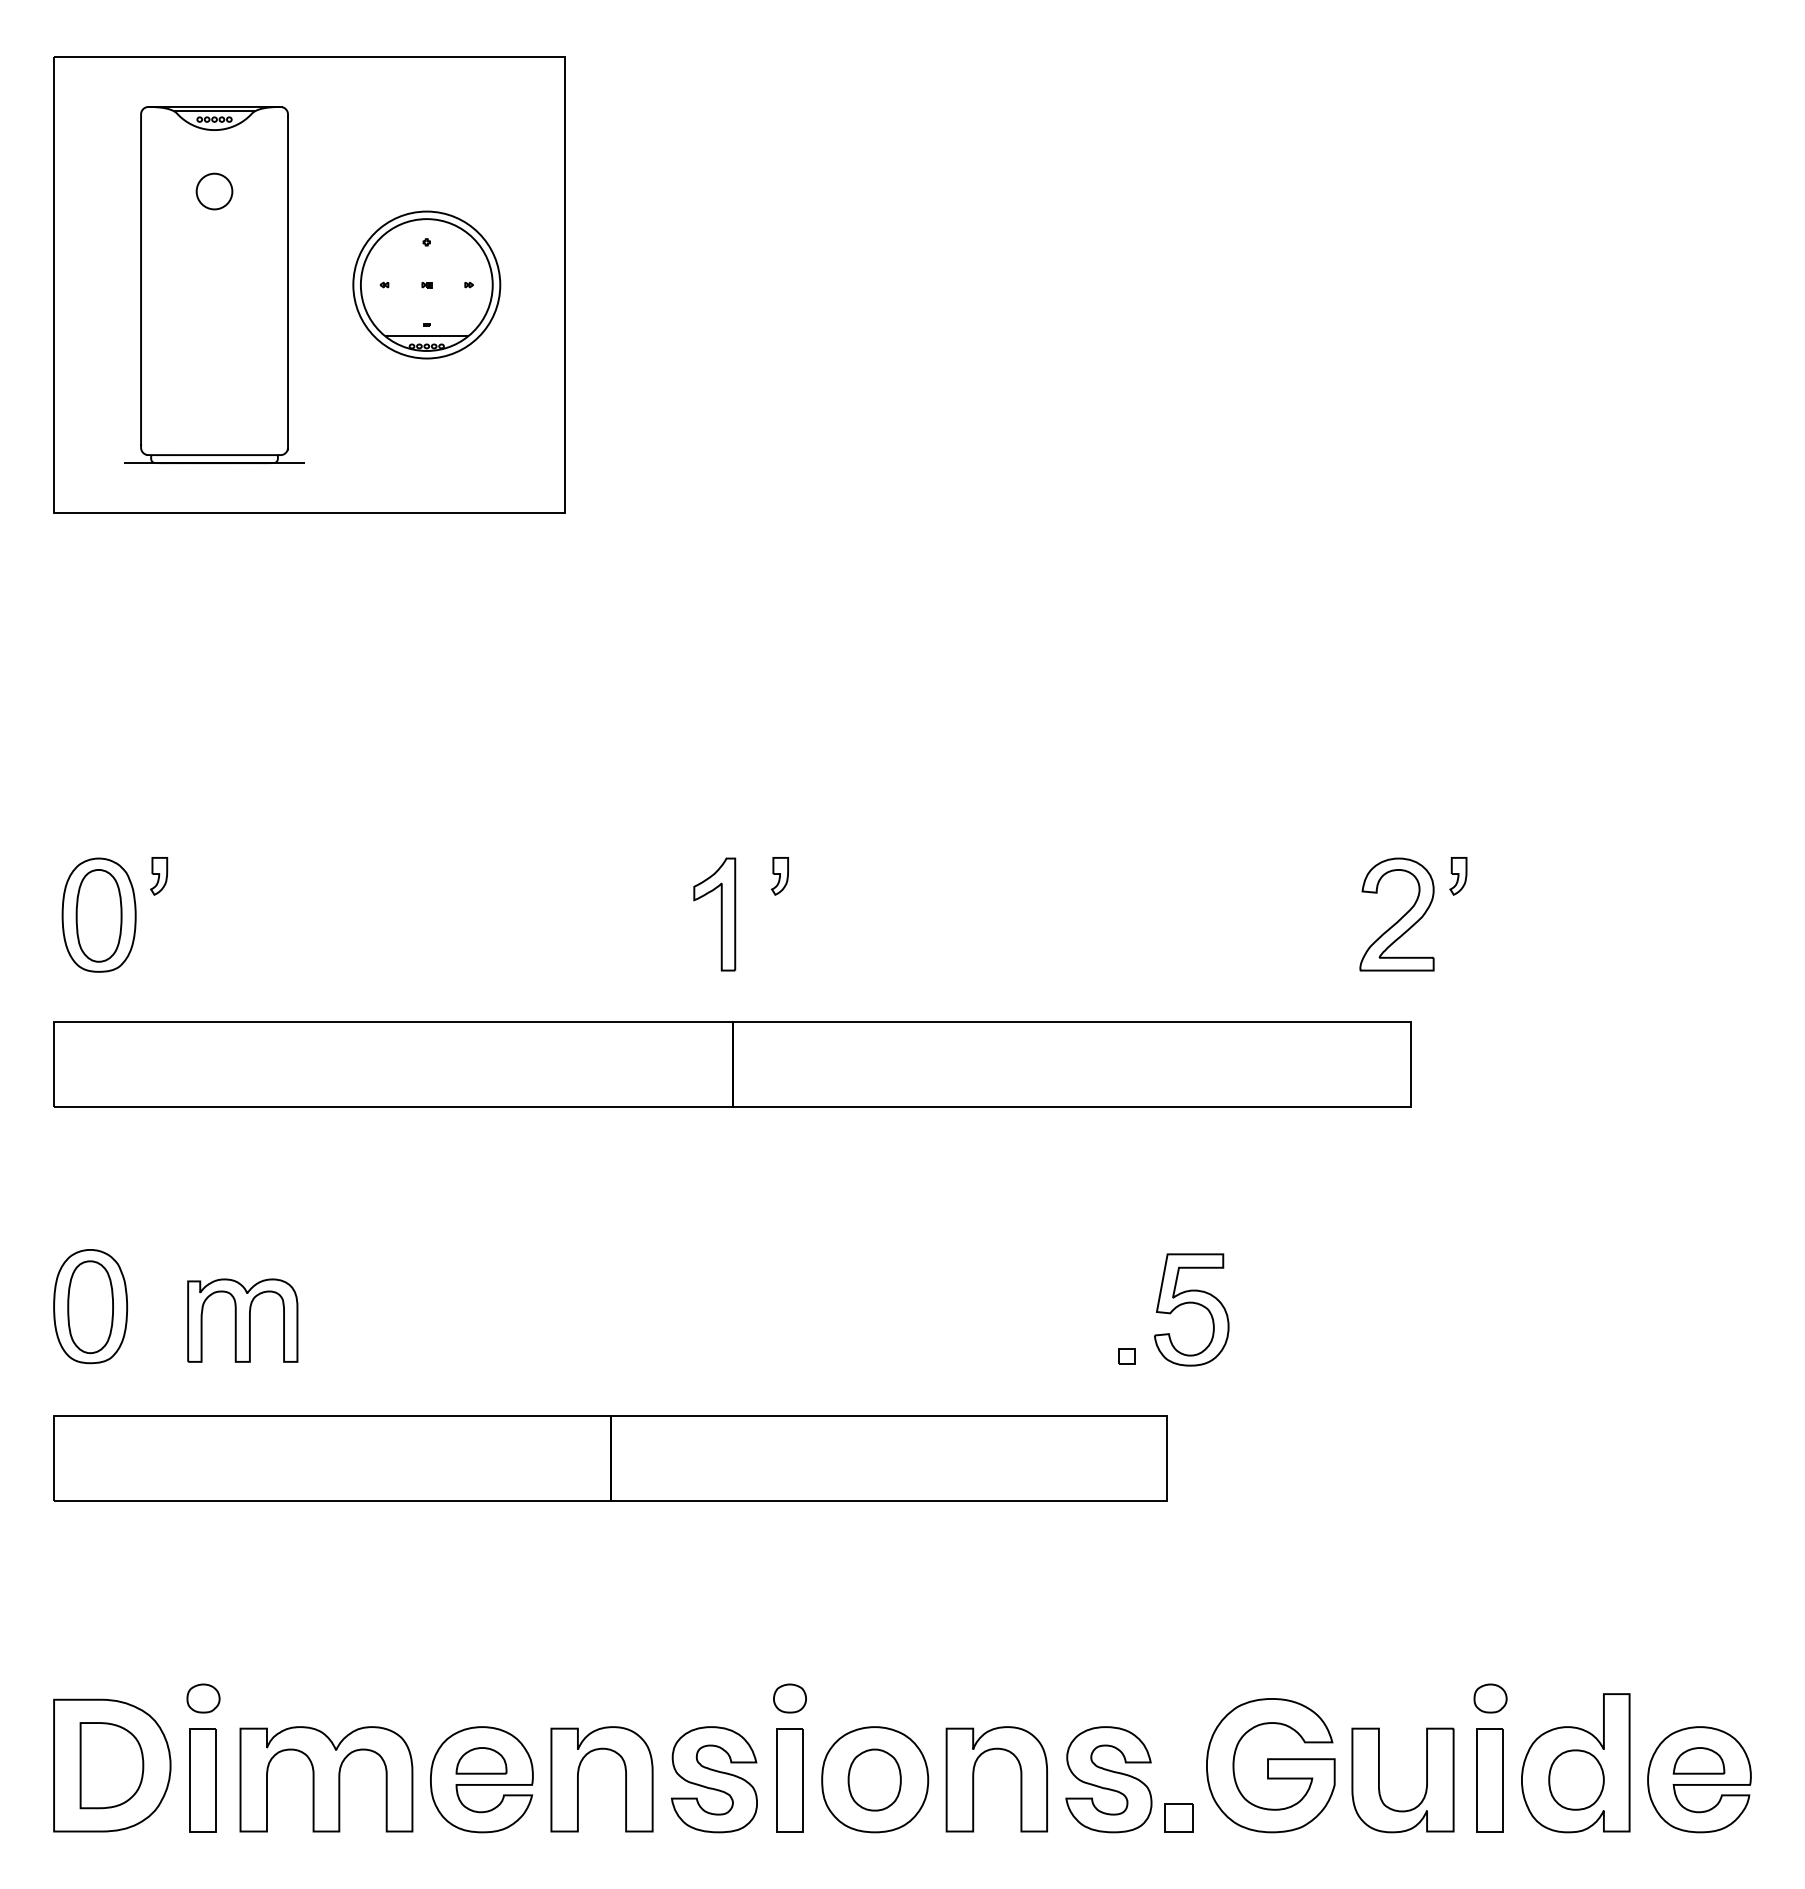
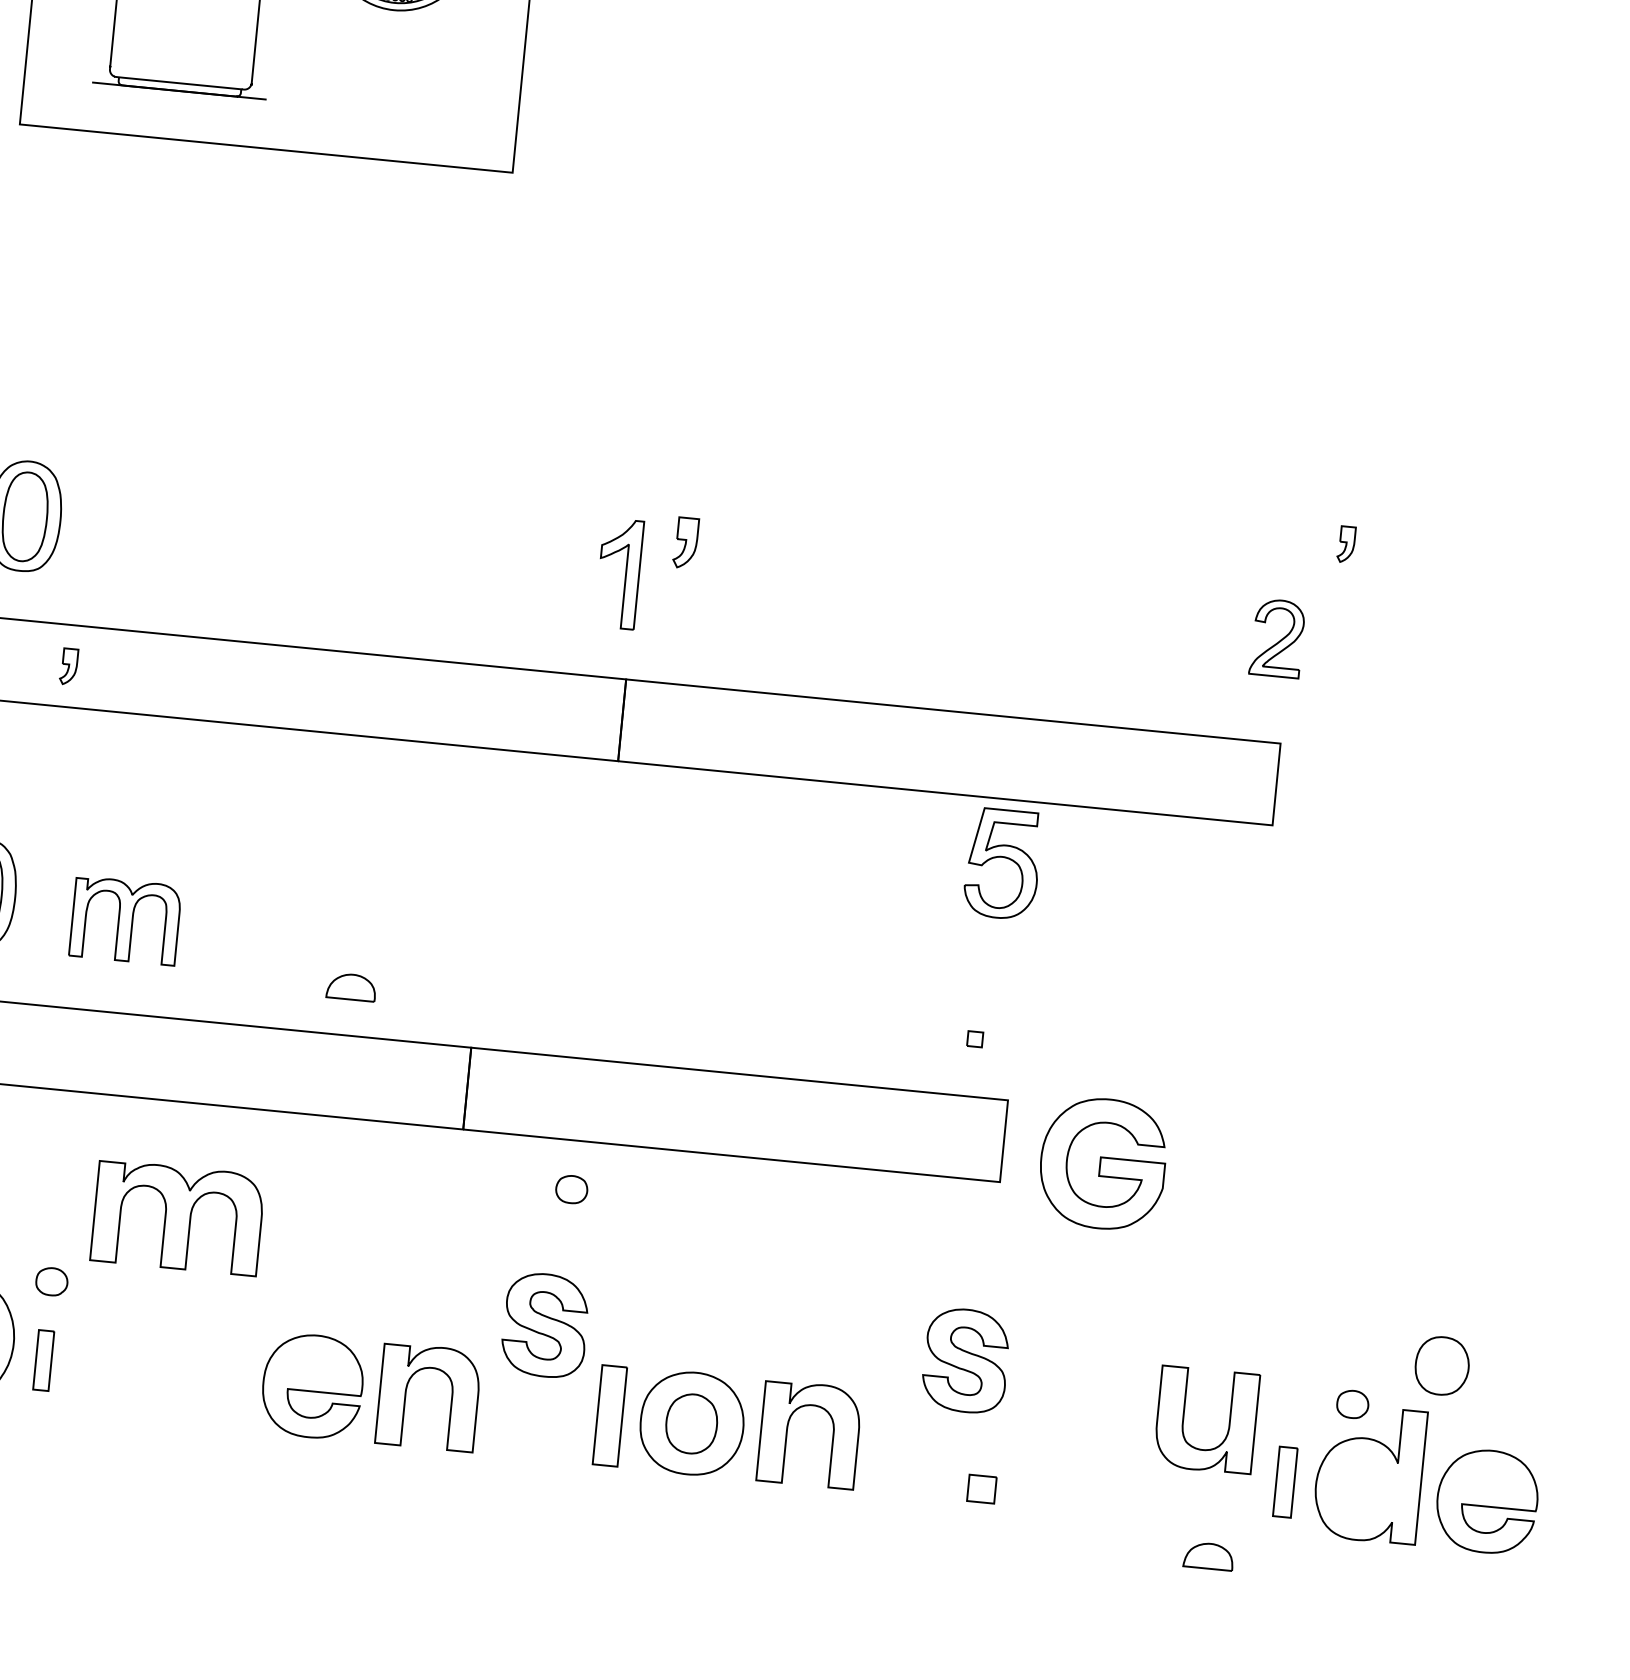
part: (159, 876) -> (69, 666), moved
part: (779, 876) -> (685, 543), size x1.4
part: (1458, 876) -> (1346, 544), moved
part: (1396, 914) -> (1276, 638), size x0.7
part: (1191, 1309) -> (1002, 863), moved
part: (789, 1698) -> (571, 1189), moved
part: (1490, 1698) -> (1352, 1404), moved
part: (481, 1760) -> (351, 986), moved
part: (1698, 1760) -> (1208, 1555), moved
part: (1270, 1765) -> (1102, 1163), moved
part: (326, 1779) -> (177, 1218), moved
part: (714, 1779) -> (545, 1325), moved
part: (1108, 1779) -> (965, 1360), moved
part: (1576, 1779) -> (1442, 1365), moved
part: (202, 1780) -> (43, 1360), size x0.6
part: (1379, 1780) -> (1183, 1418), moved
part: (1489, 1780) -> (1284, 1482), size x0.7

